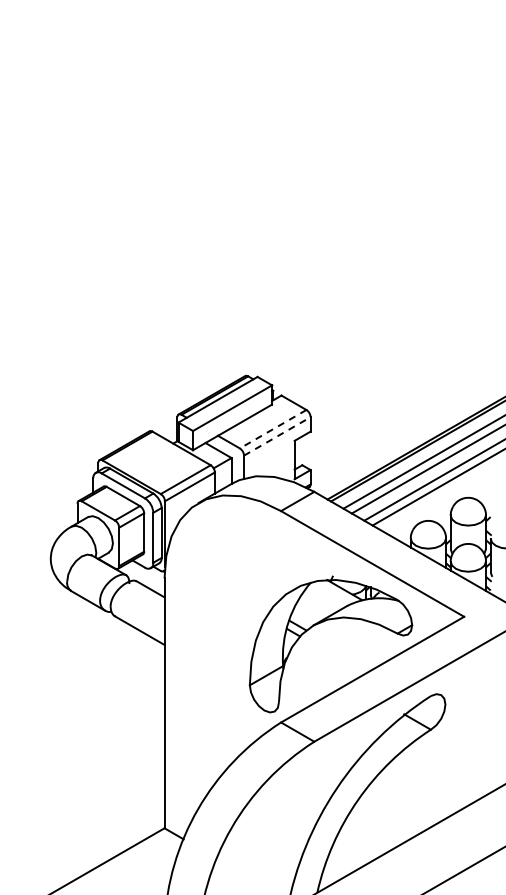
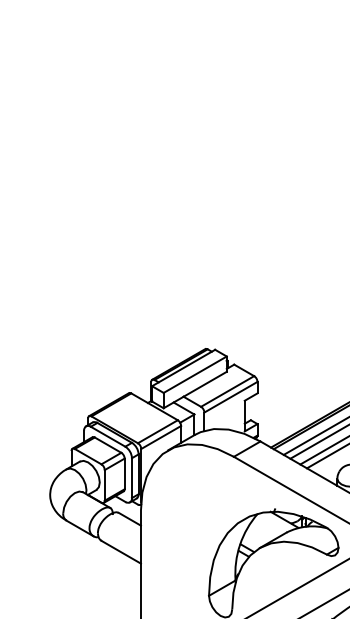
line: (272, 429) -> (227, 391), dashed -> solid
line: (277, 436) -> (231, 397), dashed -> solid

